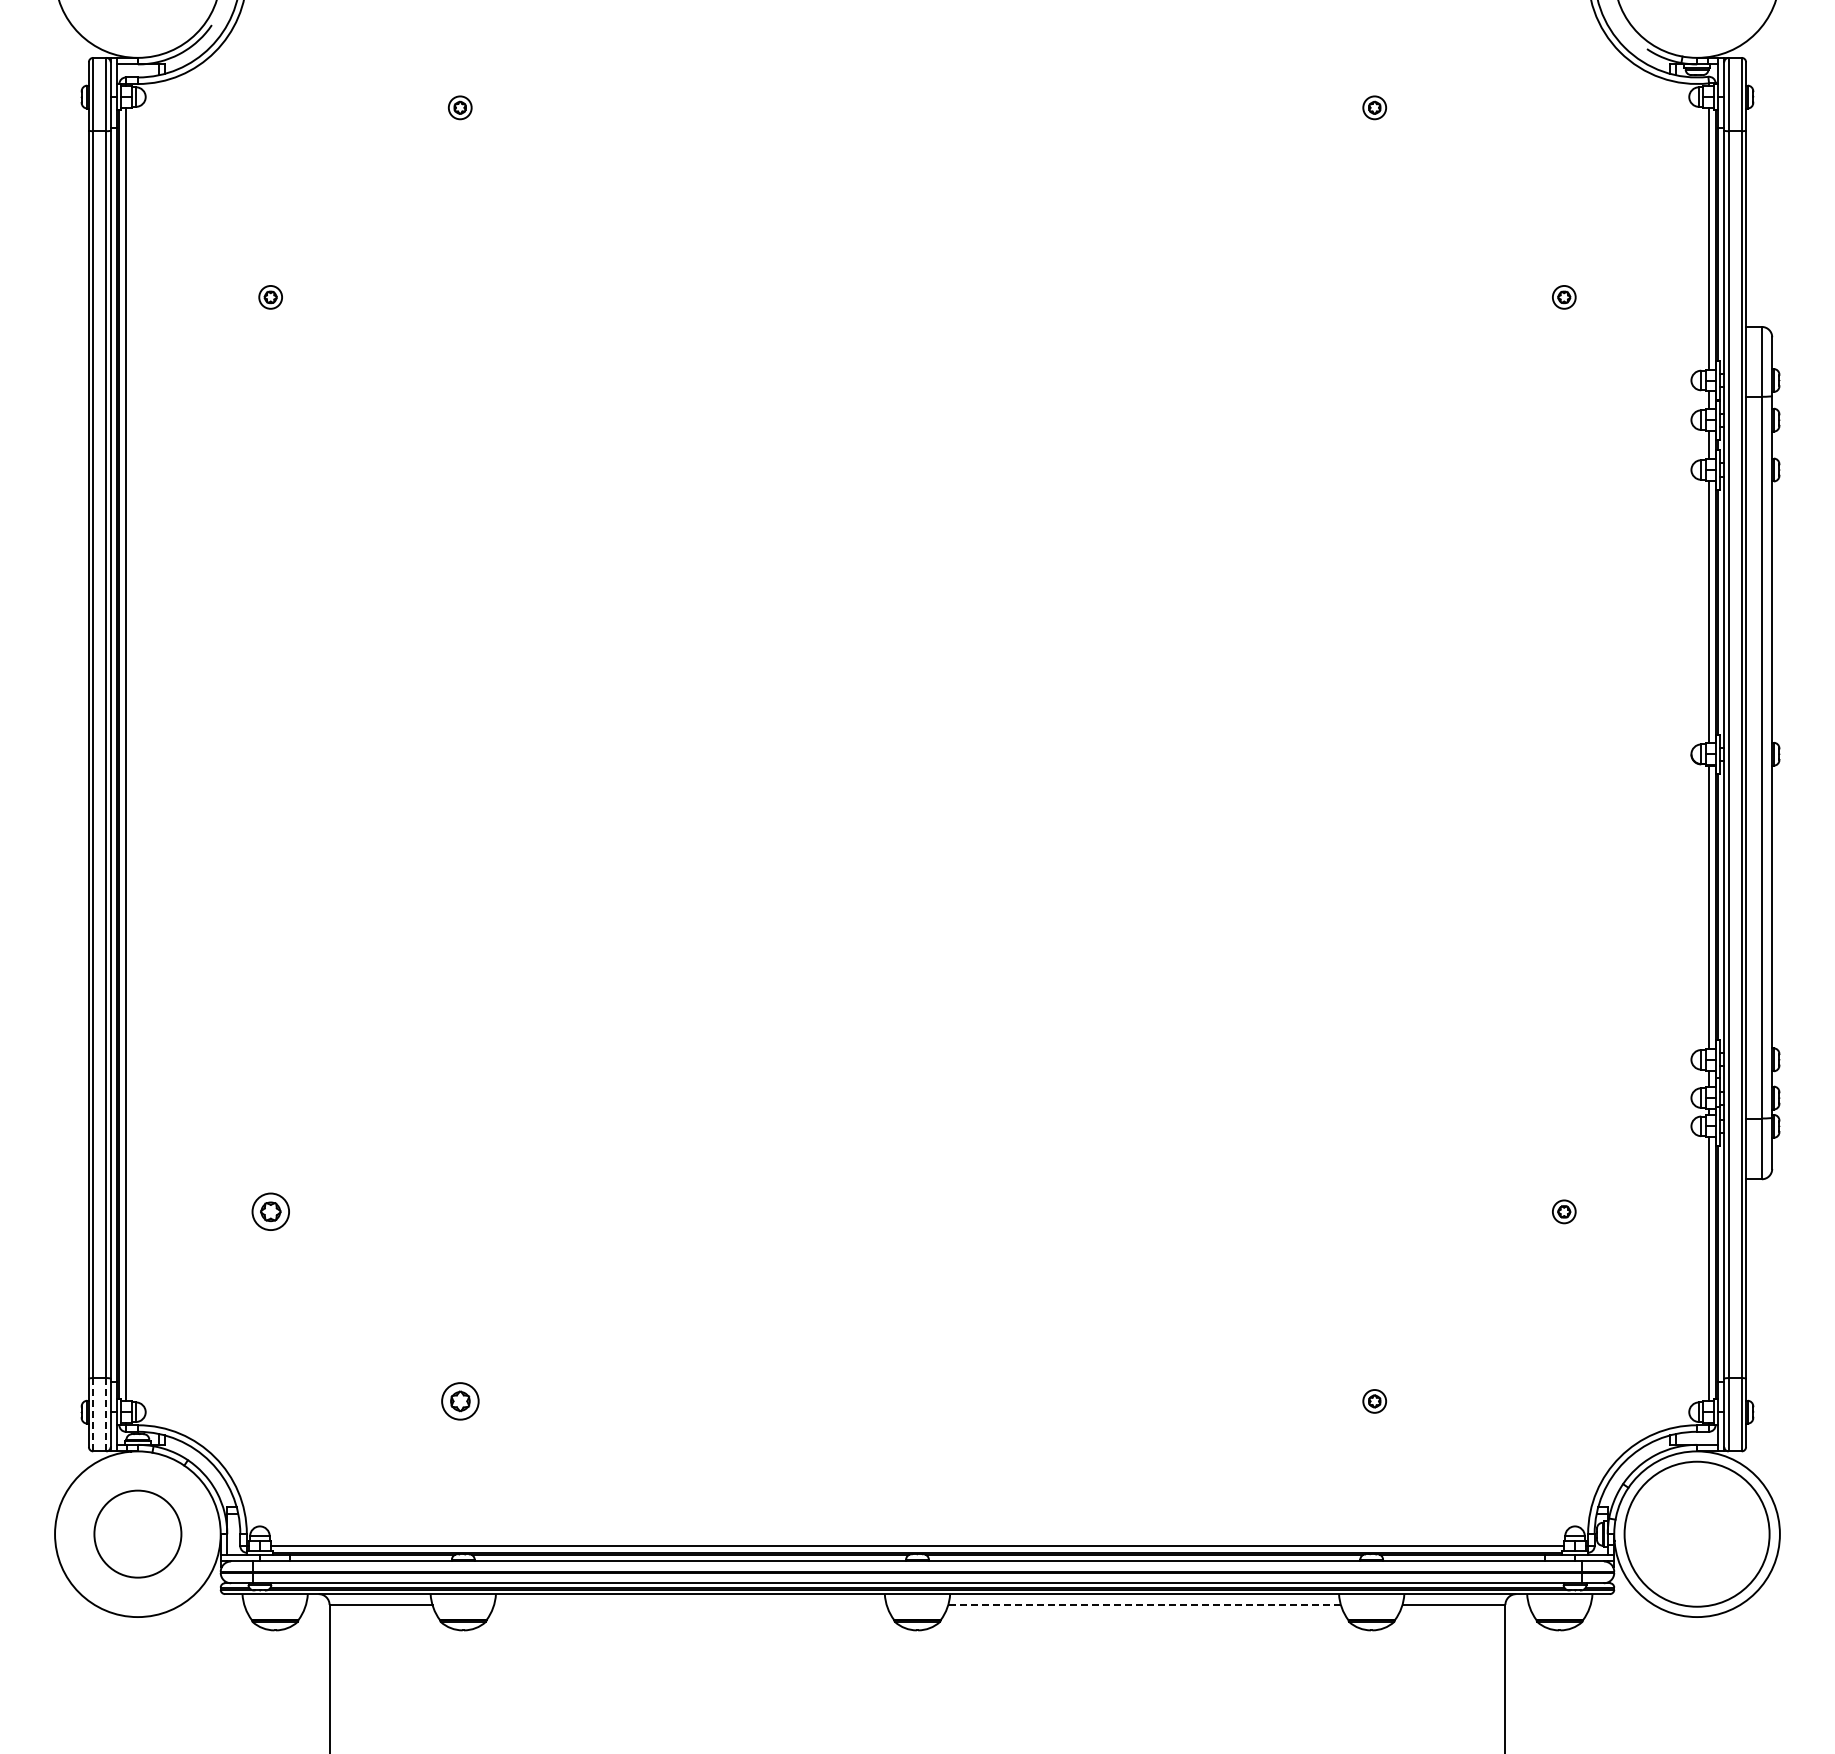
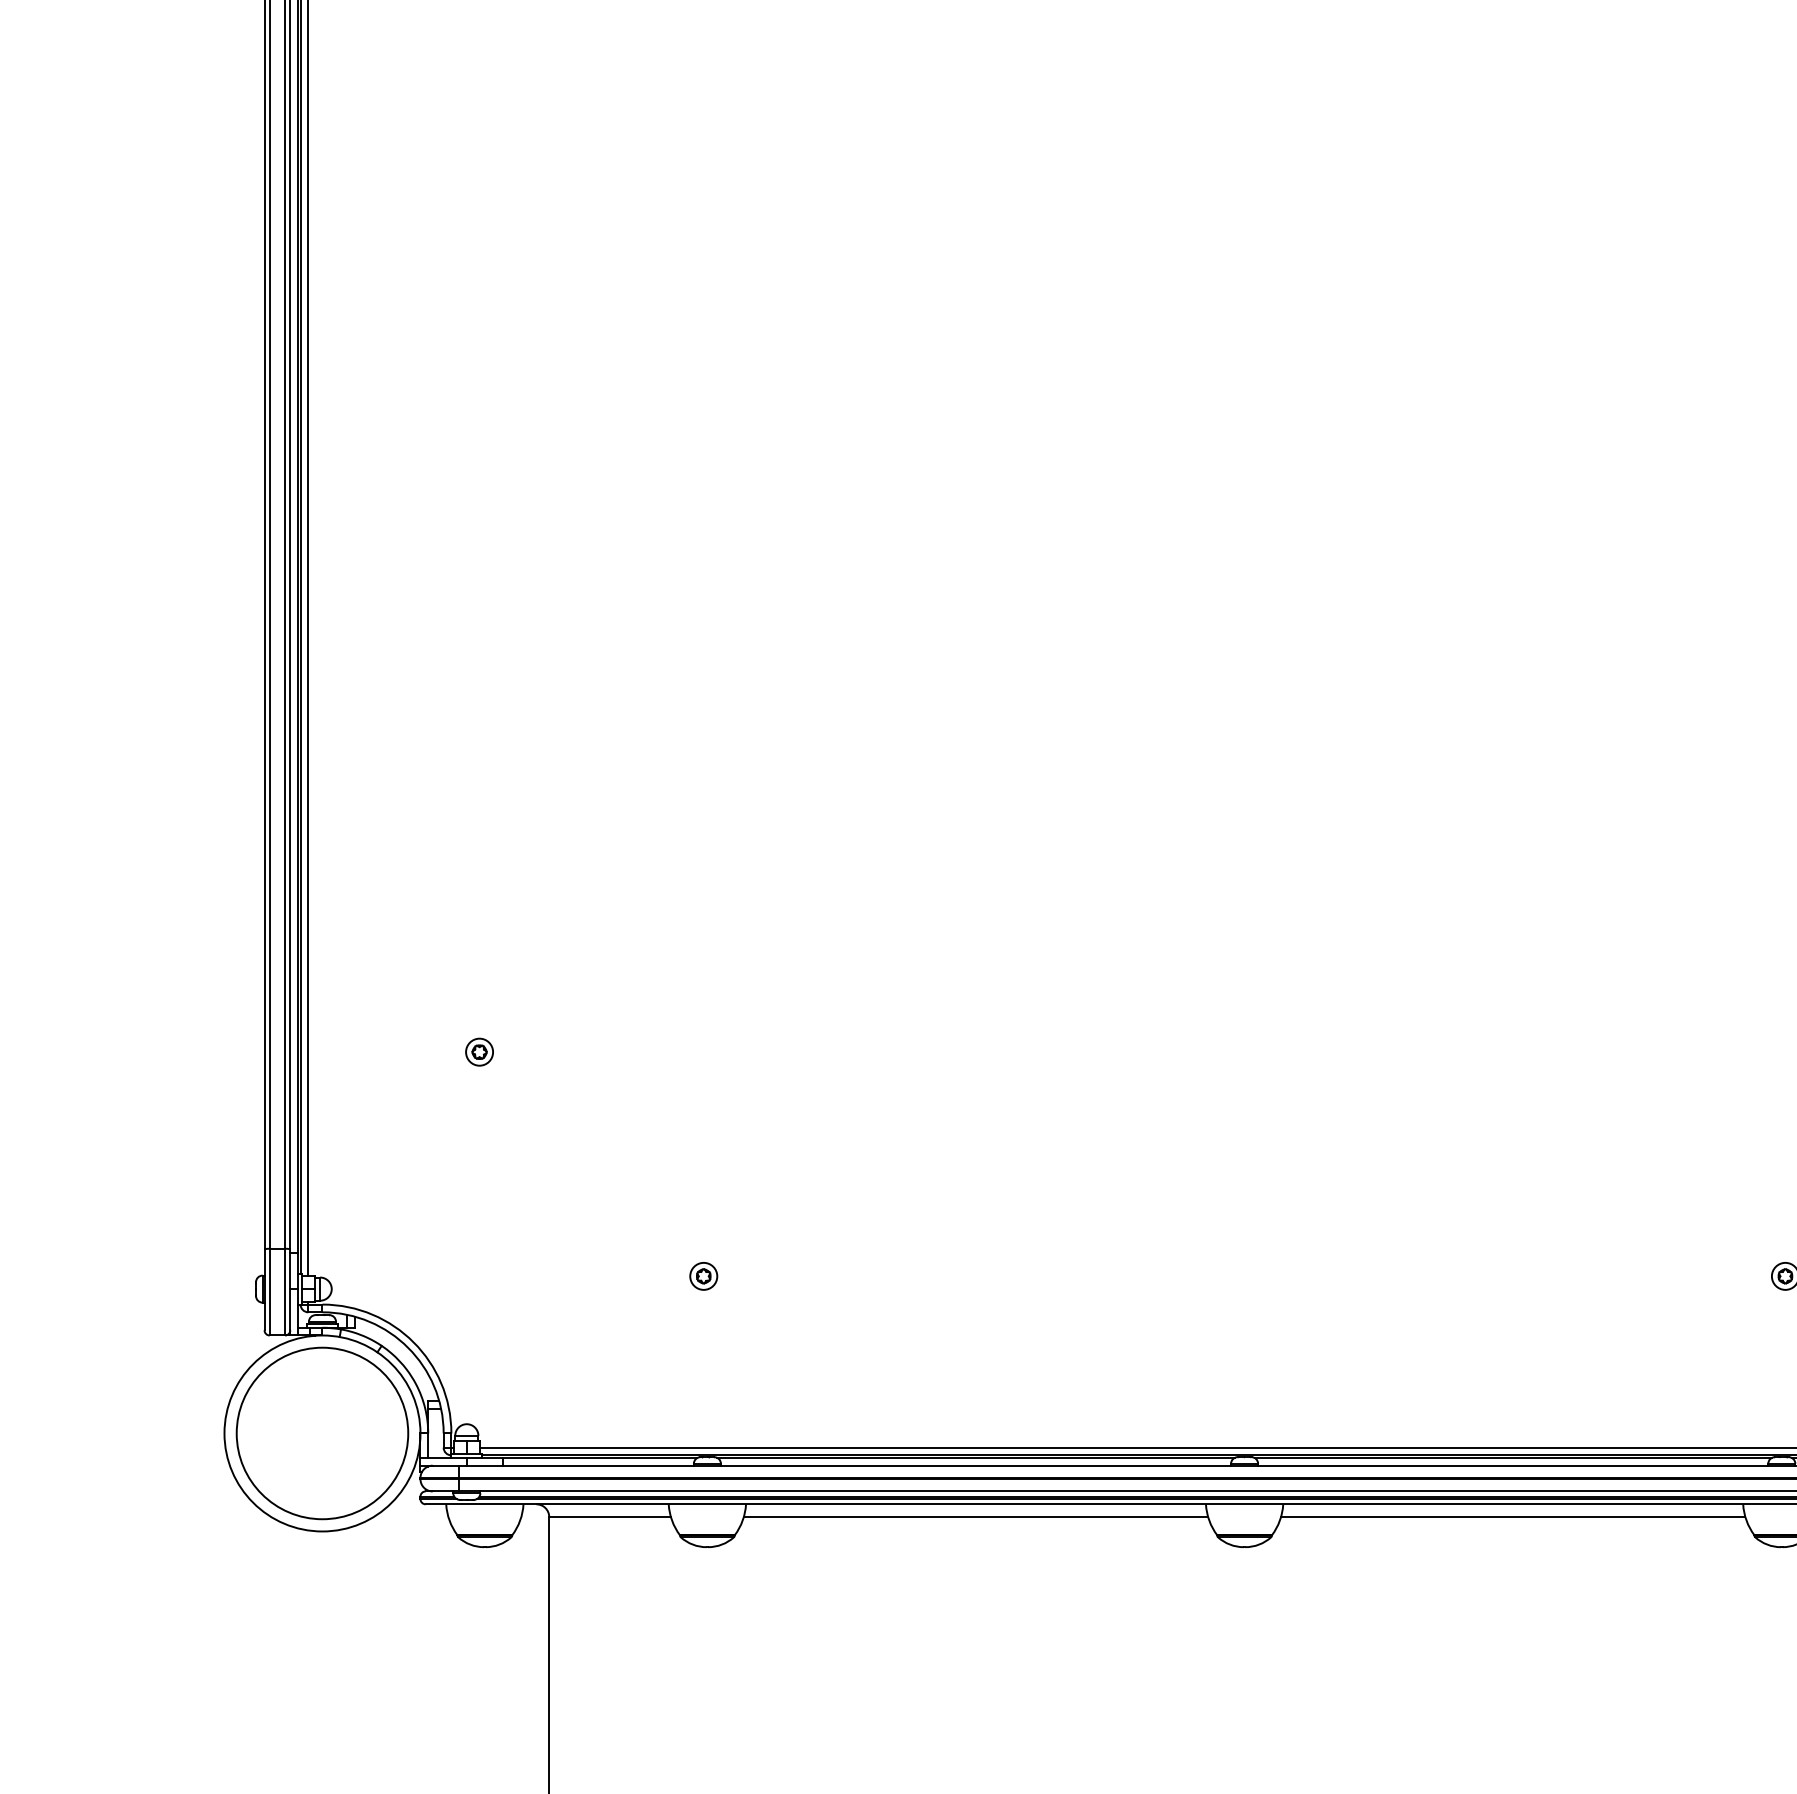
part: (270, 1211) -> (479, 1051), size x0.62
part: (459, 1401) -> (702, 1276), size x0.62
line: (93, 1414) -> (269, 1291), dashed -> solid
line: (106, 1414) -> (285, 1291), dashed -> solid
circle: (137, 1533) -> (322, 1432), size x1.67
line: (690, 1605) -> (976, 1517), added
line: (1144, 1605) -> (1513, 1517), dashed -> solid

